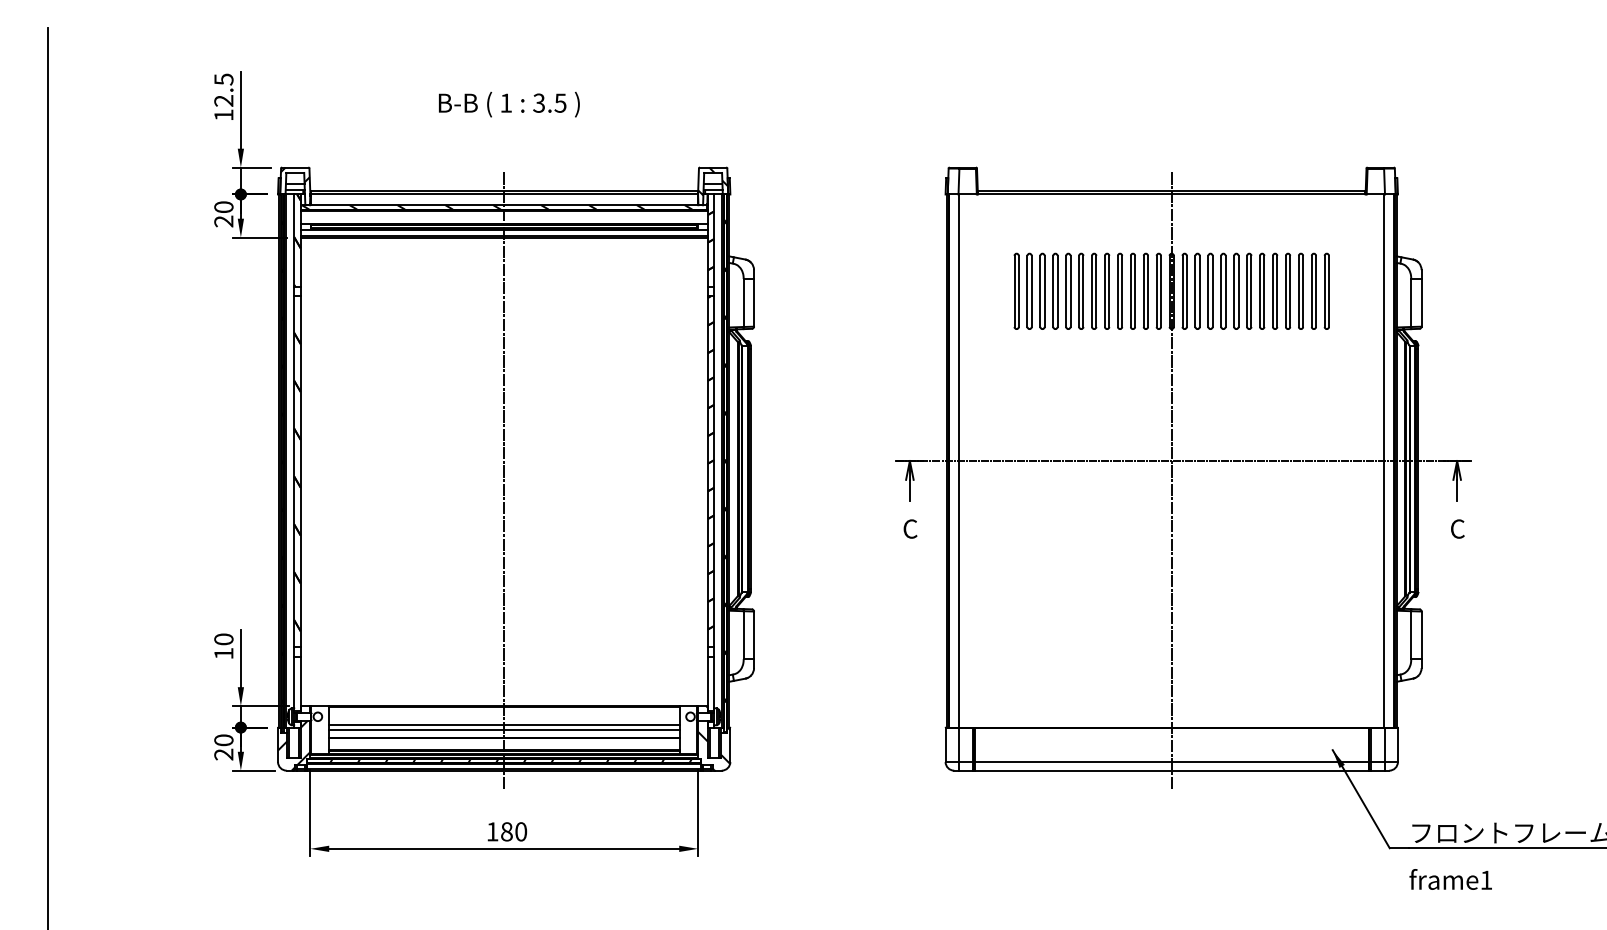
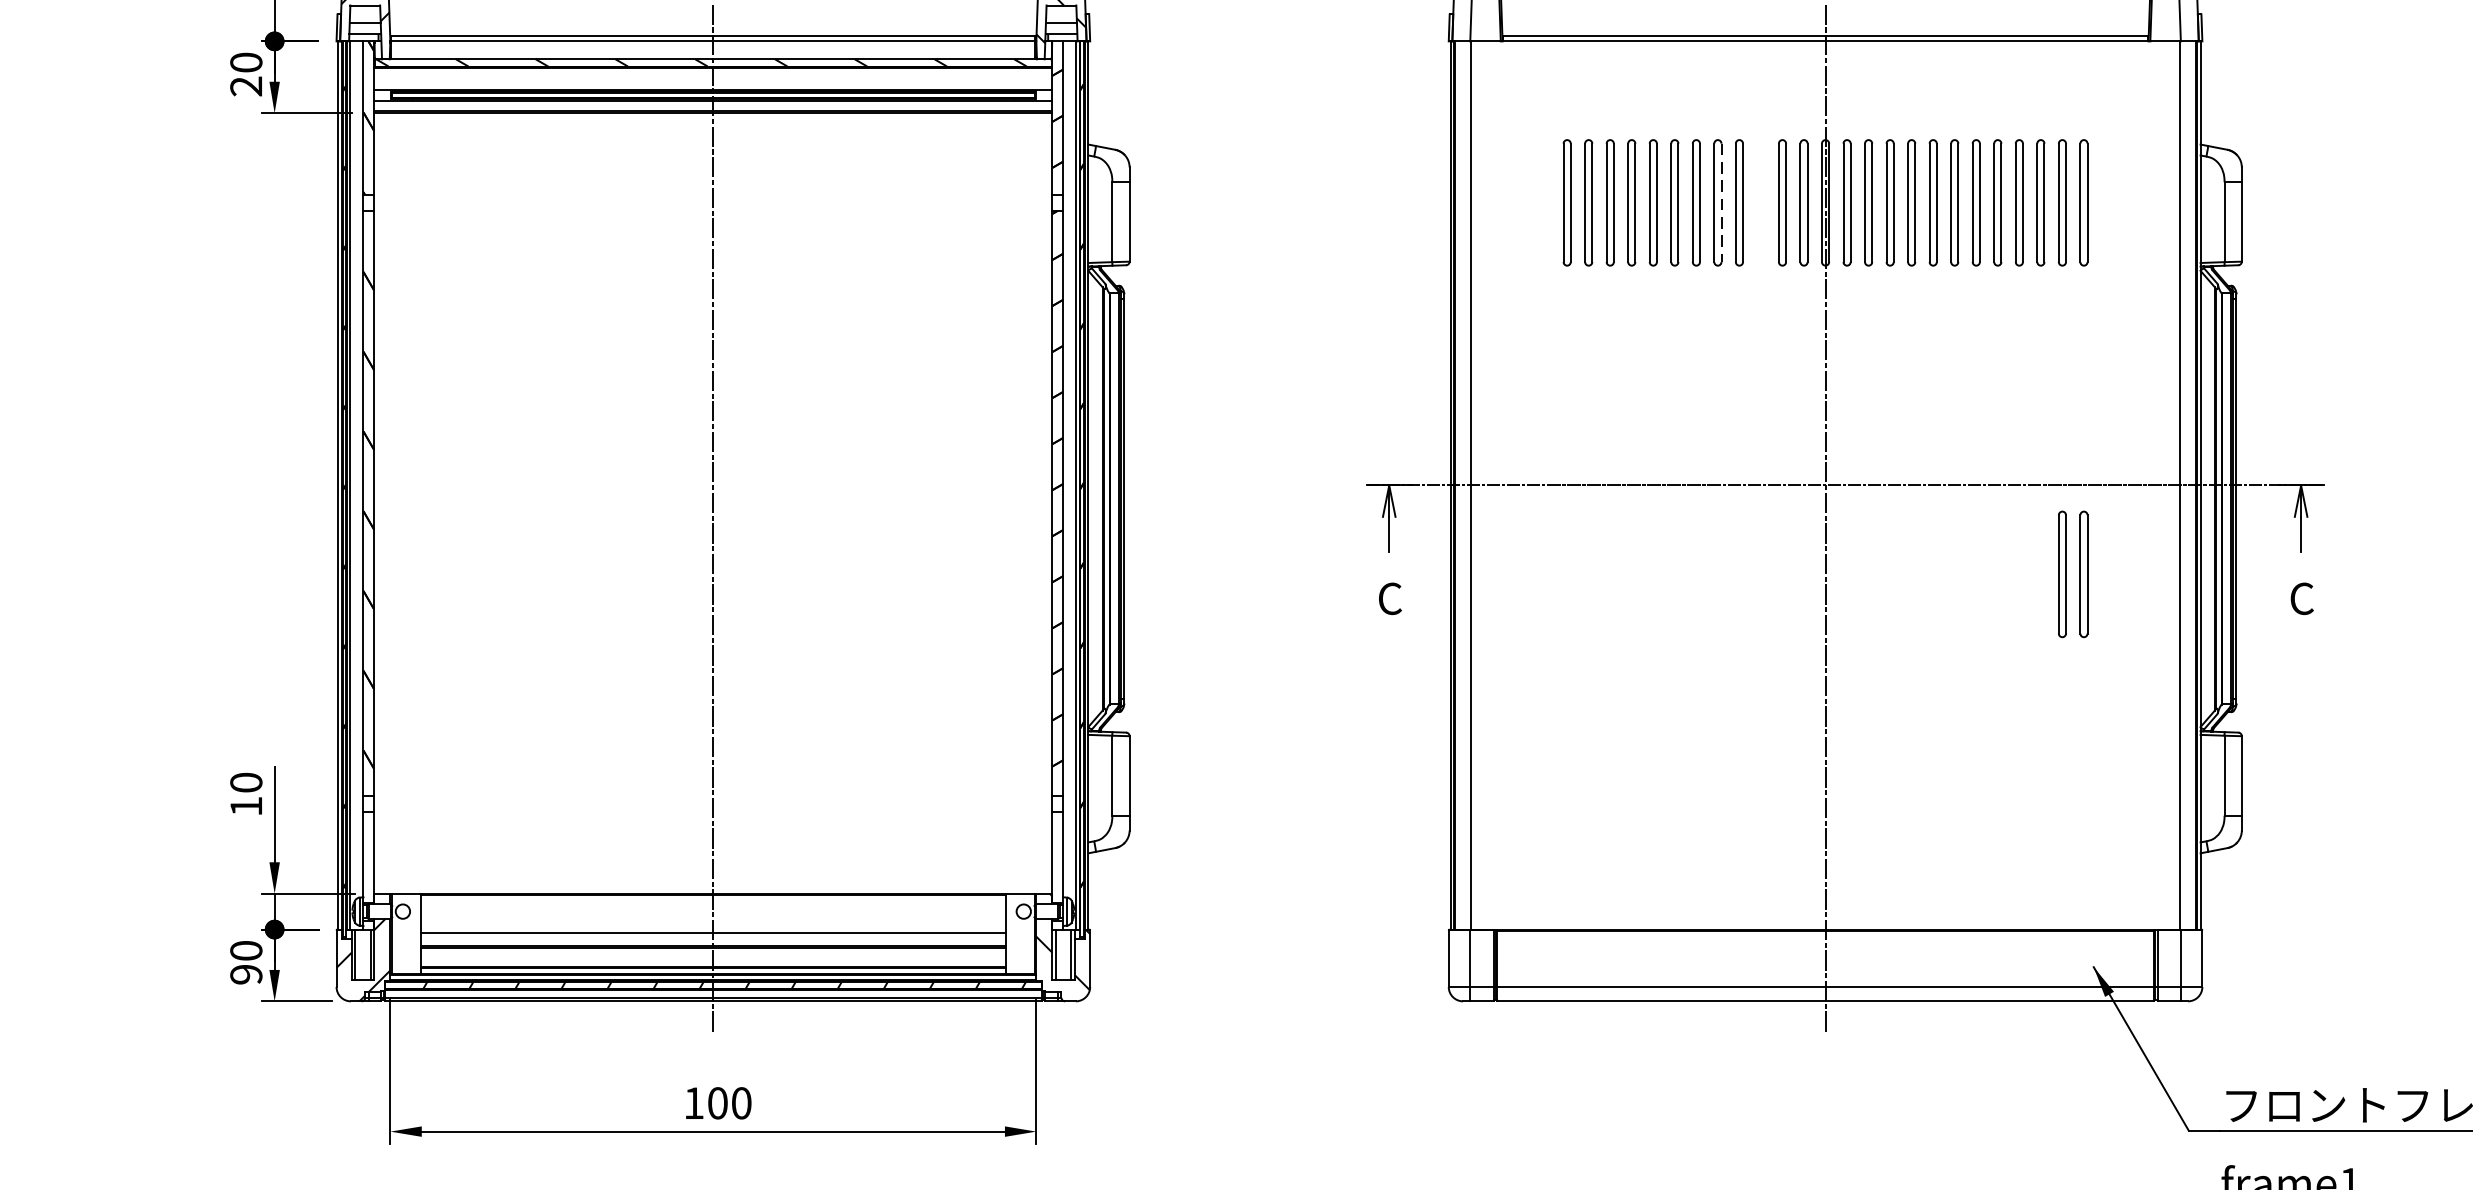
part: (1132, 290) -> (1760, 201), removed
line: (1109, 291) -> (1721, 203), solid -> dashed
part: (1320, 513) -> (2073, 572), added
line: (503, 725) -> (712, 926), removed
text: (223, 754) -> (245, 974), 20 -> 90
text: (506, 831) -> (717, 1102), 180 -> 100

